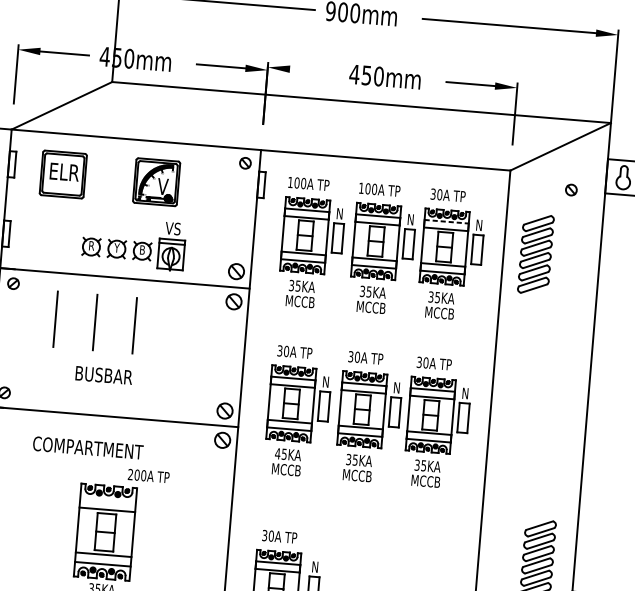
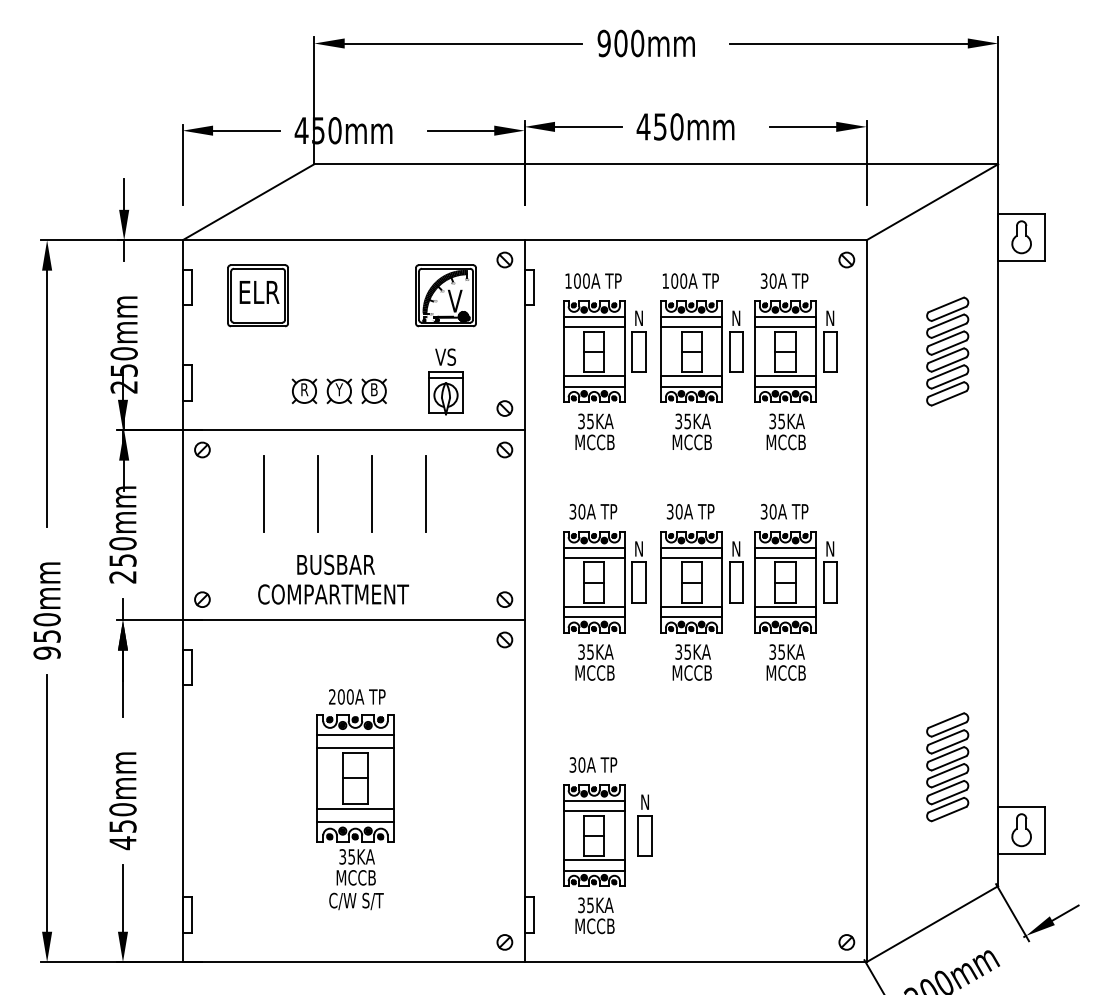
line: (314, 70) -> (588, 126), added
part: (156, 182) -> (445, 295), moved
part: (571, 189) -> (846, 259), moved
line: (447, 222) -> (786, 317), dashed -> solid
part: (171, 246) -> (445, 381), moved
part: (535, 254) -> (947, 351), moved
part: (236, 271) -> (504, 408), size x0.71
part: (233, 301) -> (504, 449), size x0.71
line: (173, 328) -> (425, 493), added
part: (224, 410) -> (504, 599), size x0.71
part: (222, 440) -> (504, 639), size x0.71
text: (88, 448) -> (333, 594), moved
text: (277, 453) -> (581, 651), 45KA -> 35KA
text: (149, 475) -> (357, 696), moved
line: (108, 500) -> (355, 734), added

